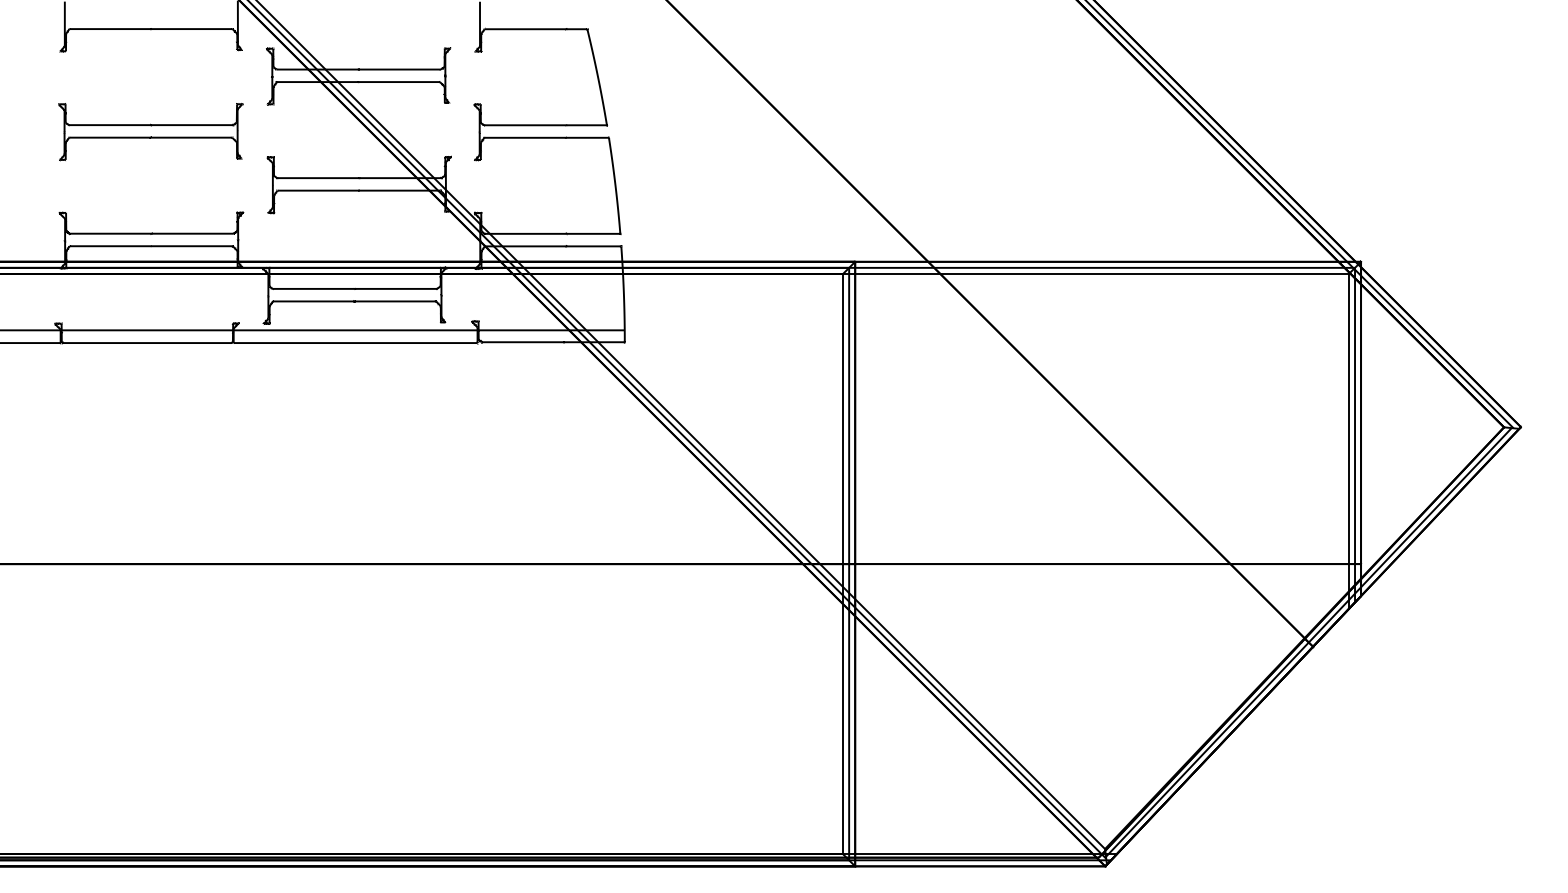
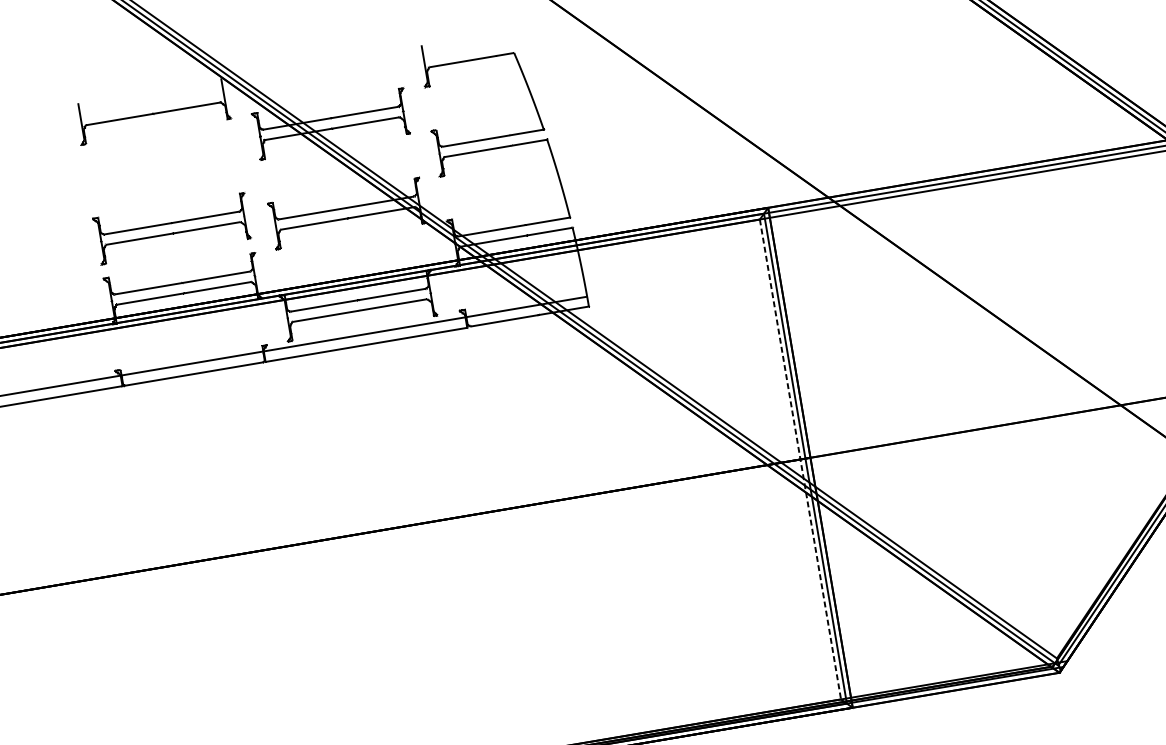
part: (150, 132) -> (172, 229), moved
line: (843, 564) -> (800, 459), solid -> dashed

